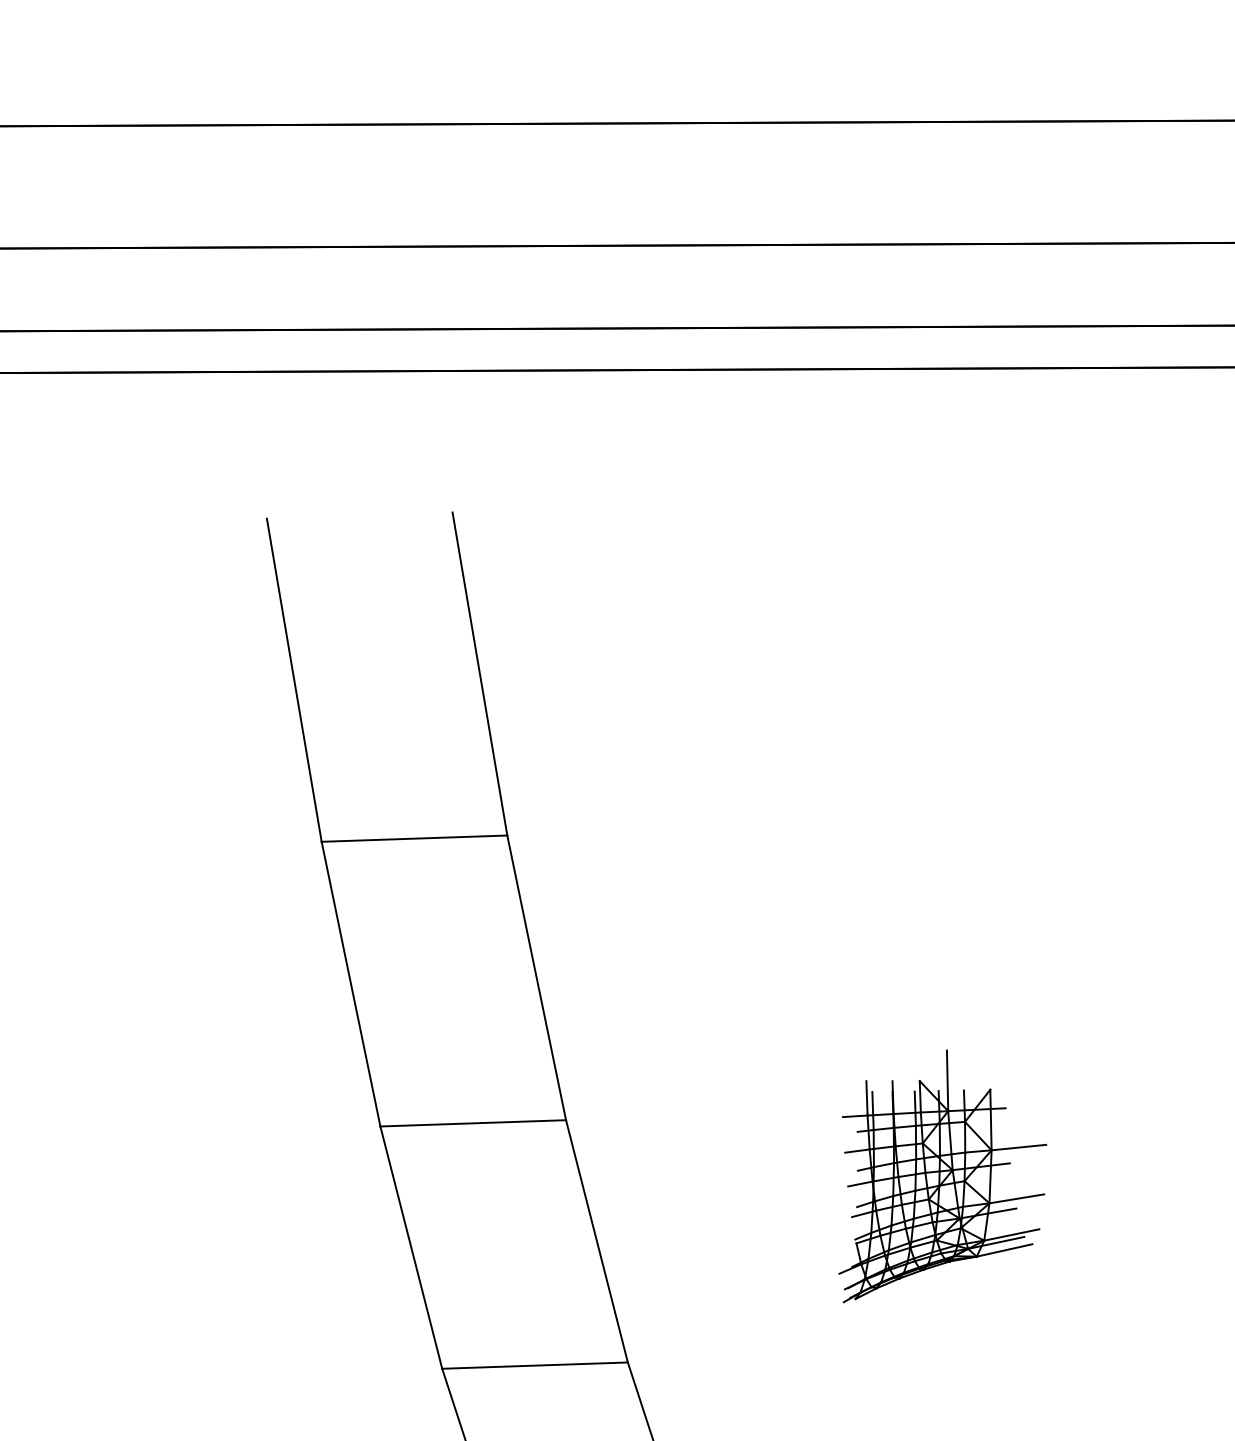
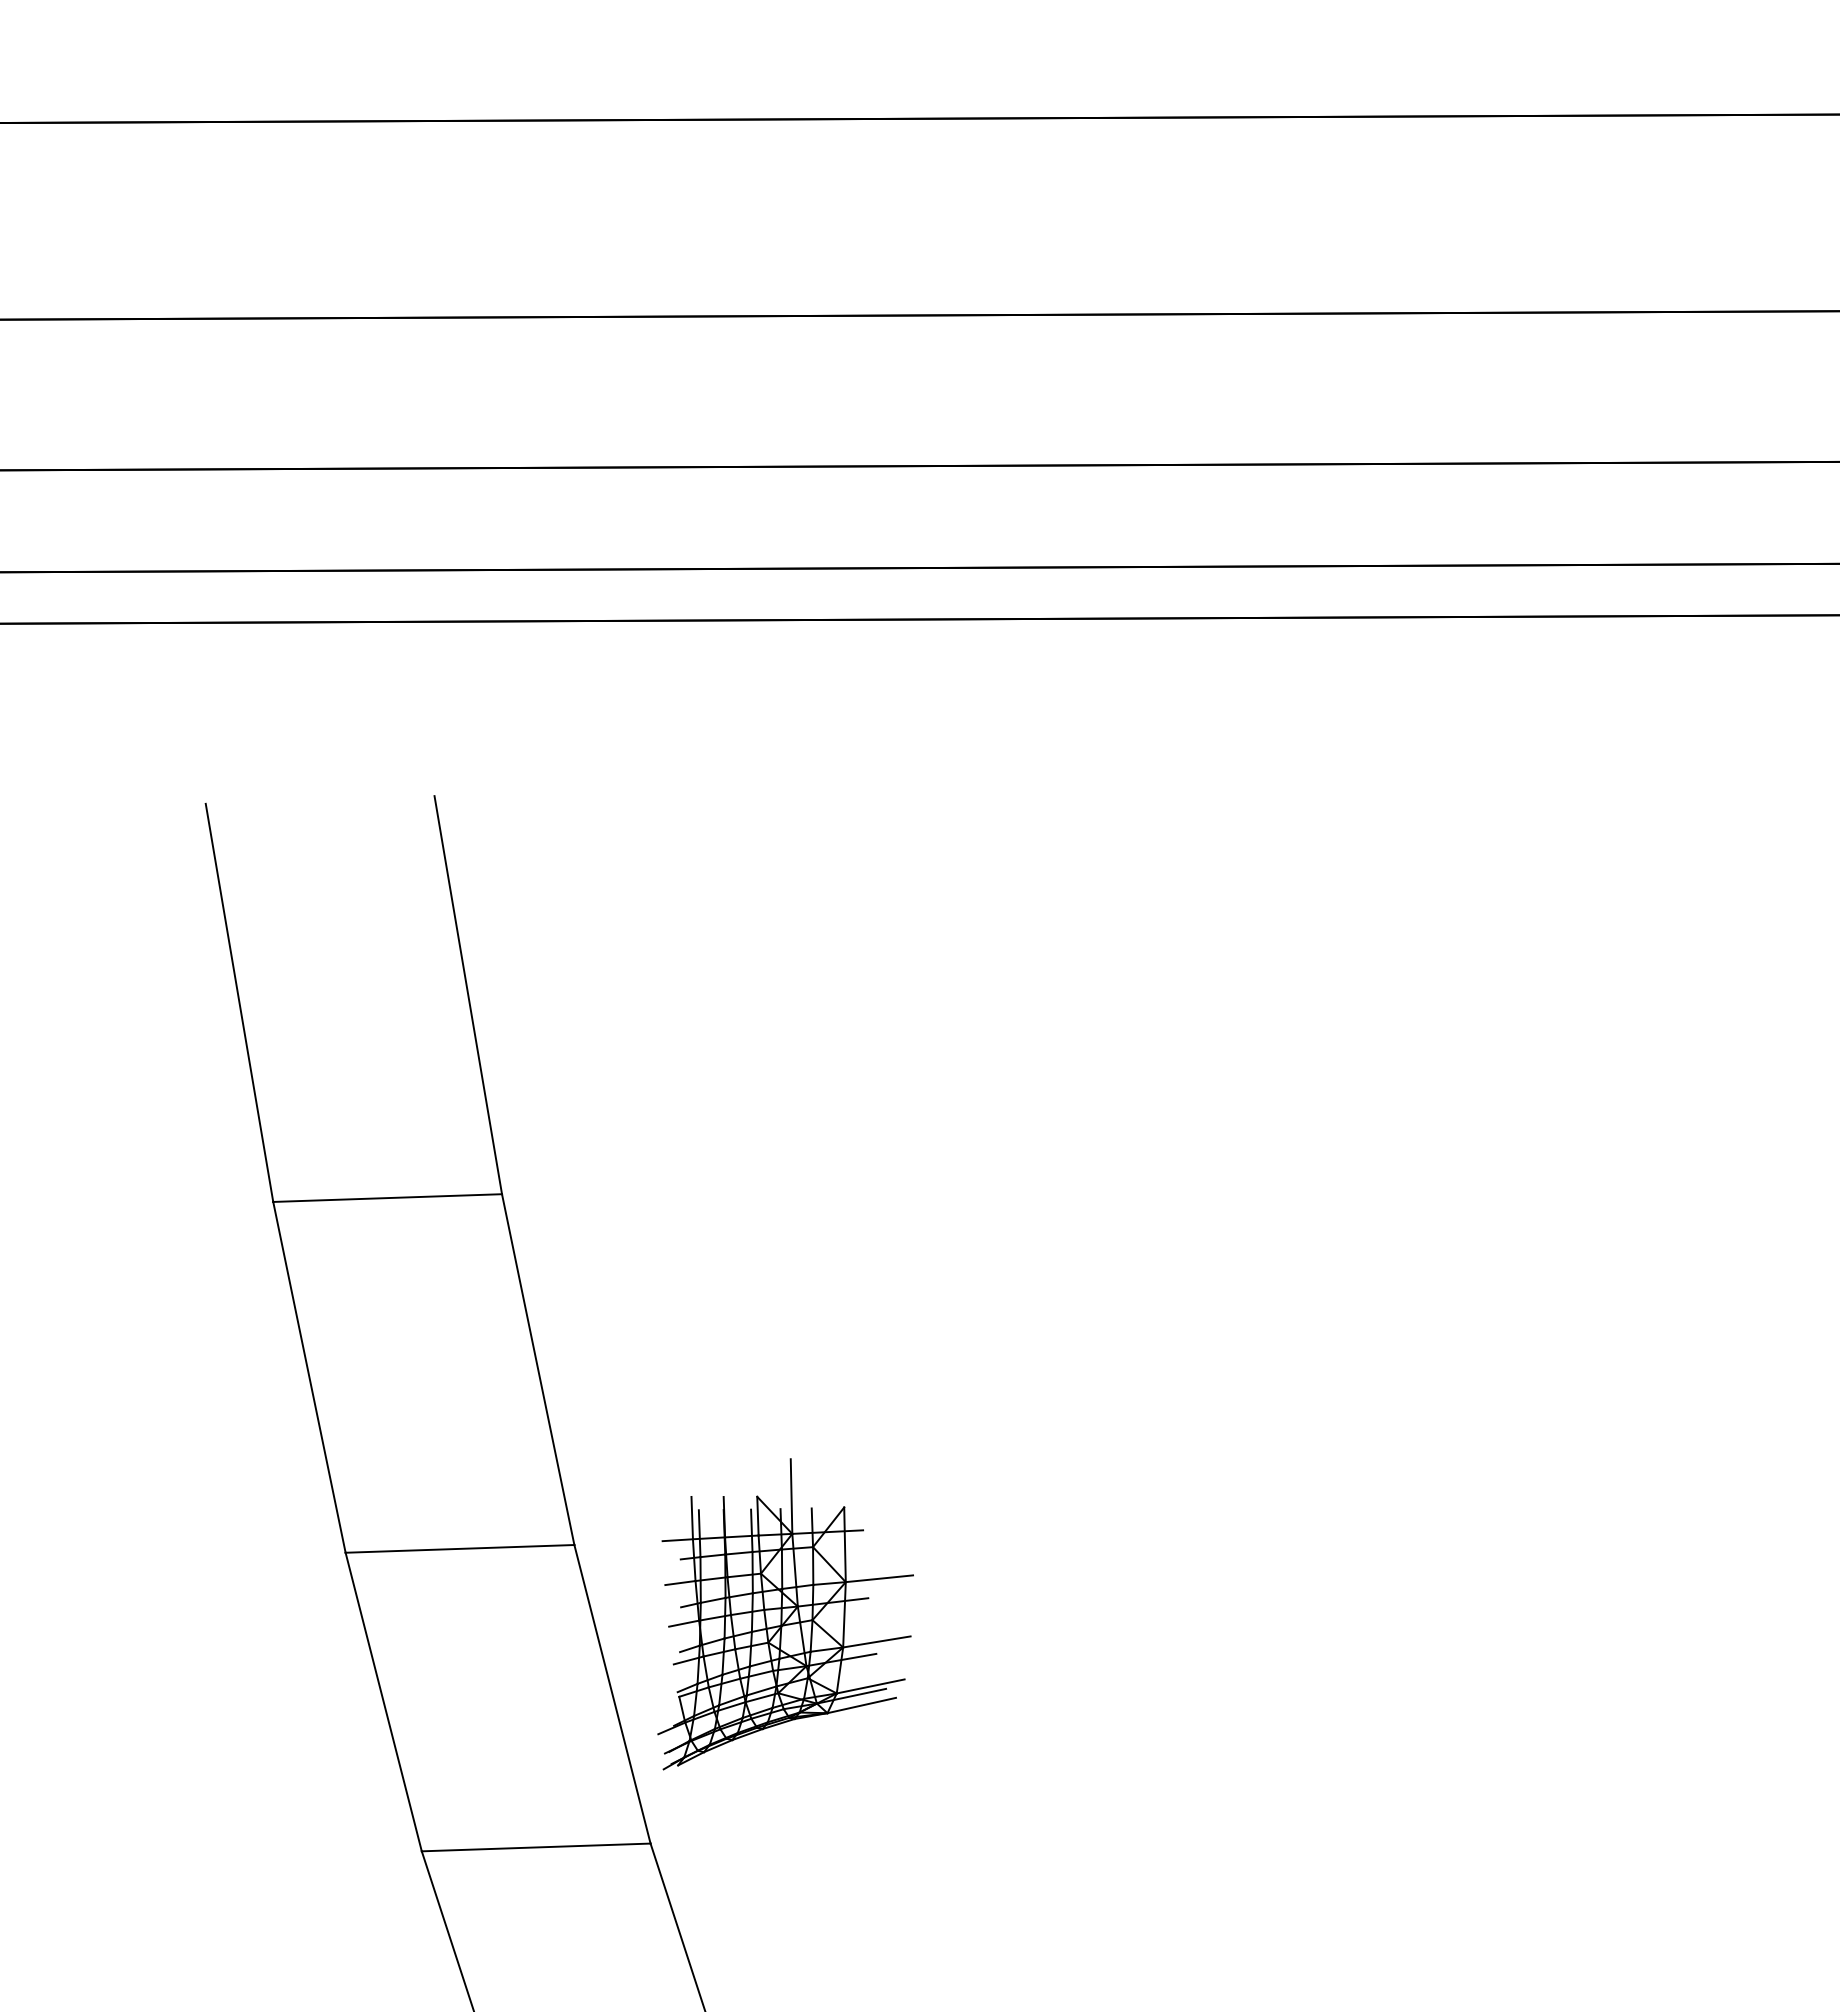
part: (942, 1176) -> (785, 1614), moved

